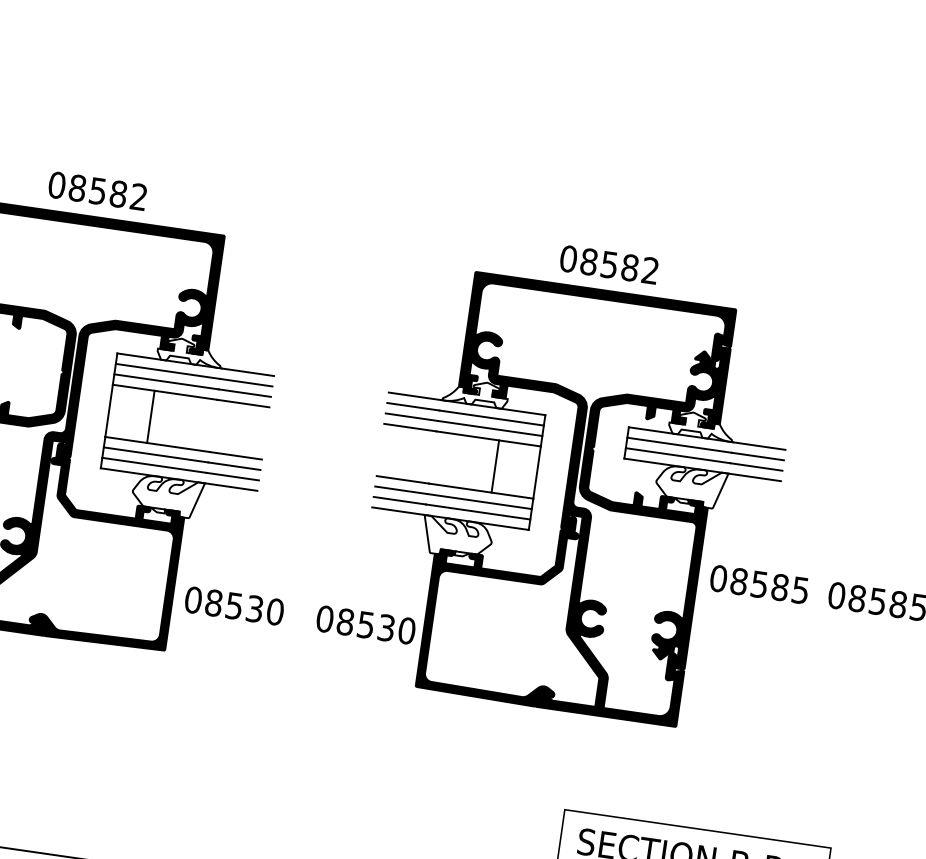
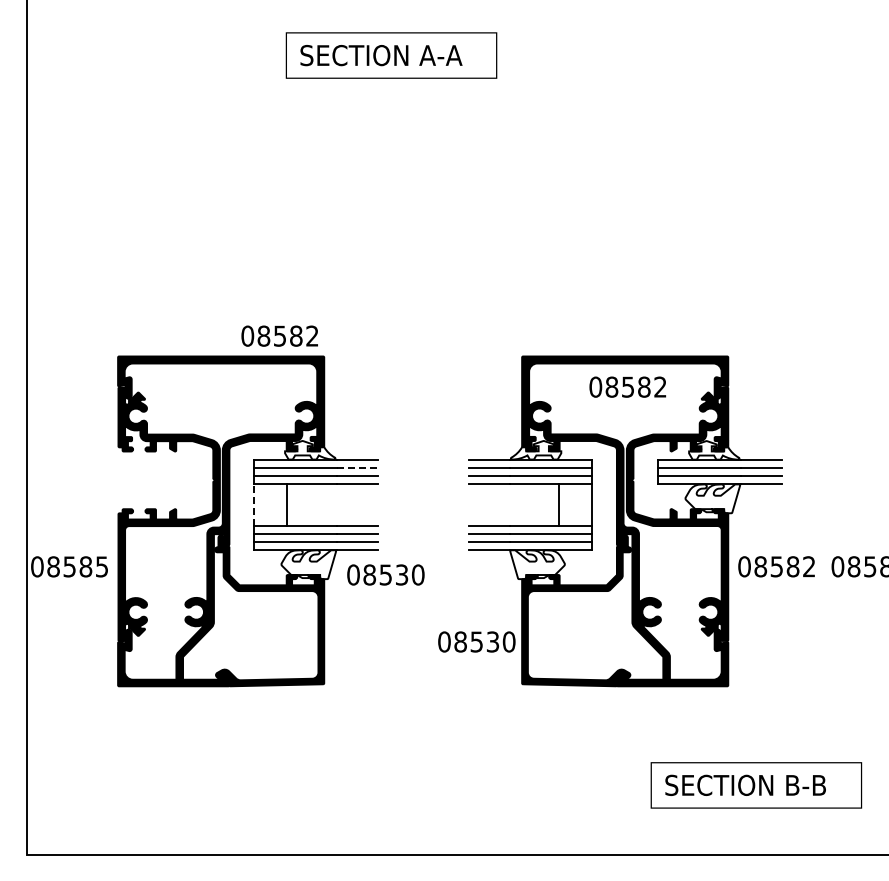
text: (97, 190) -> (279, 335), moved
text: (608, 263) -> (627, 386), moved
line: (246, 382) -> (357, 467), solid -> dashed
line: (109, 410) -> (254, 504), solid -> dashed
text: (800, 590) -> (809, 566), 08585 -> 08582
text: (234, 605) -> (385, 574), moved

